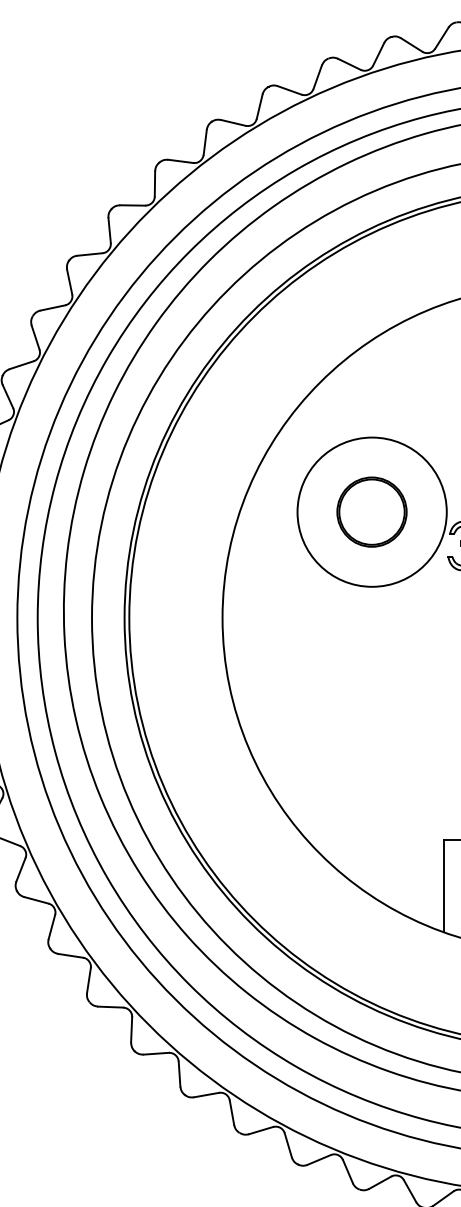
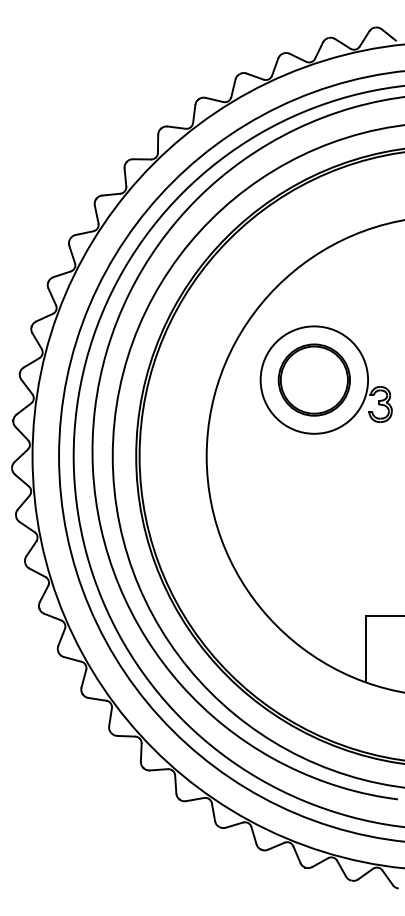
part: (370, 511) -> (313, 379), size x1.43

